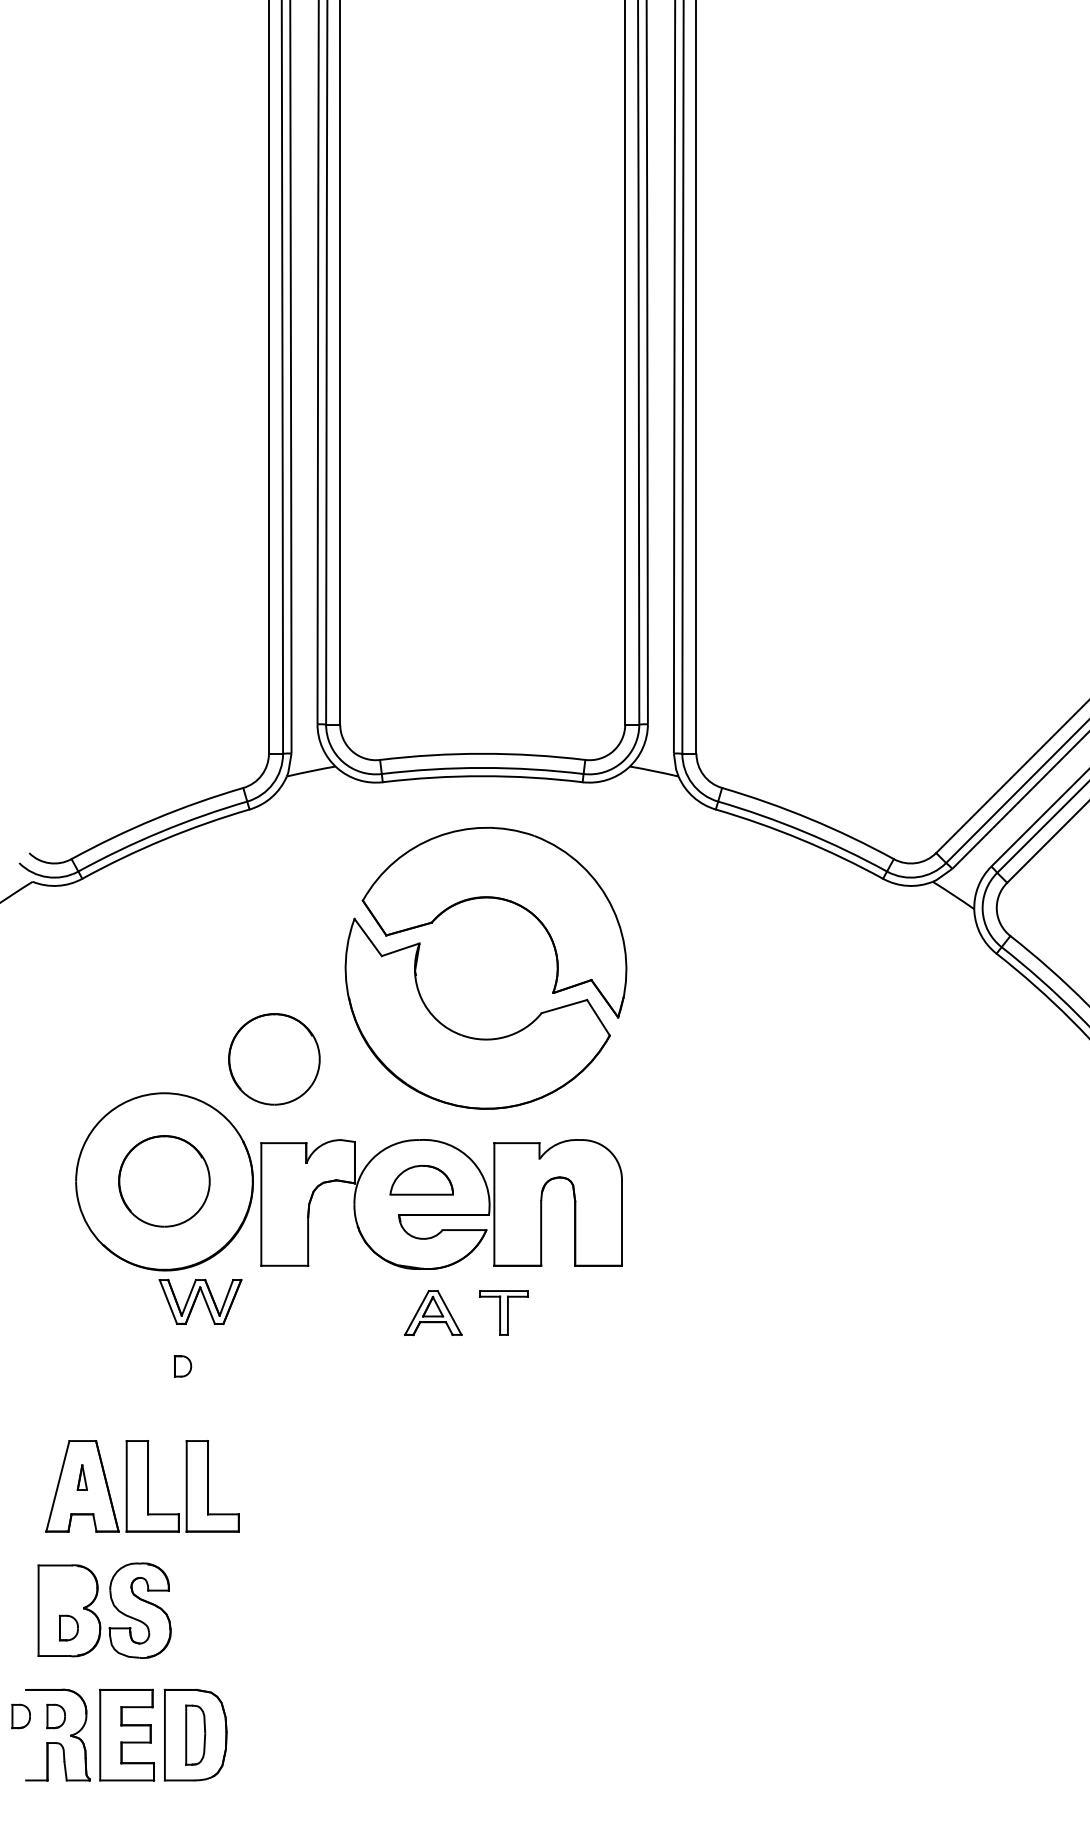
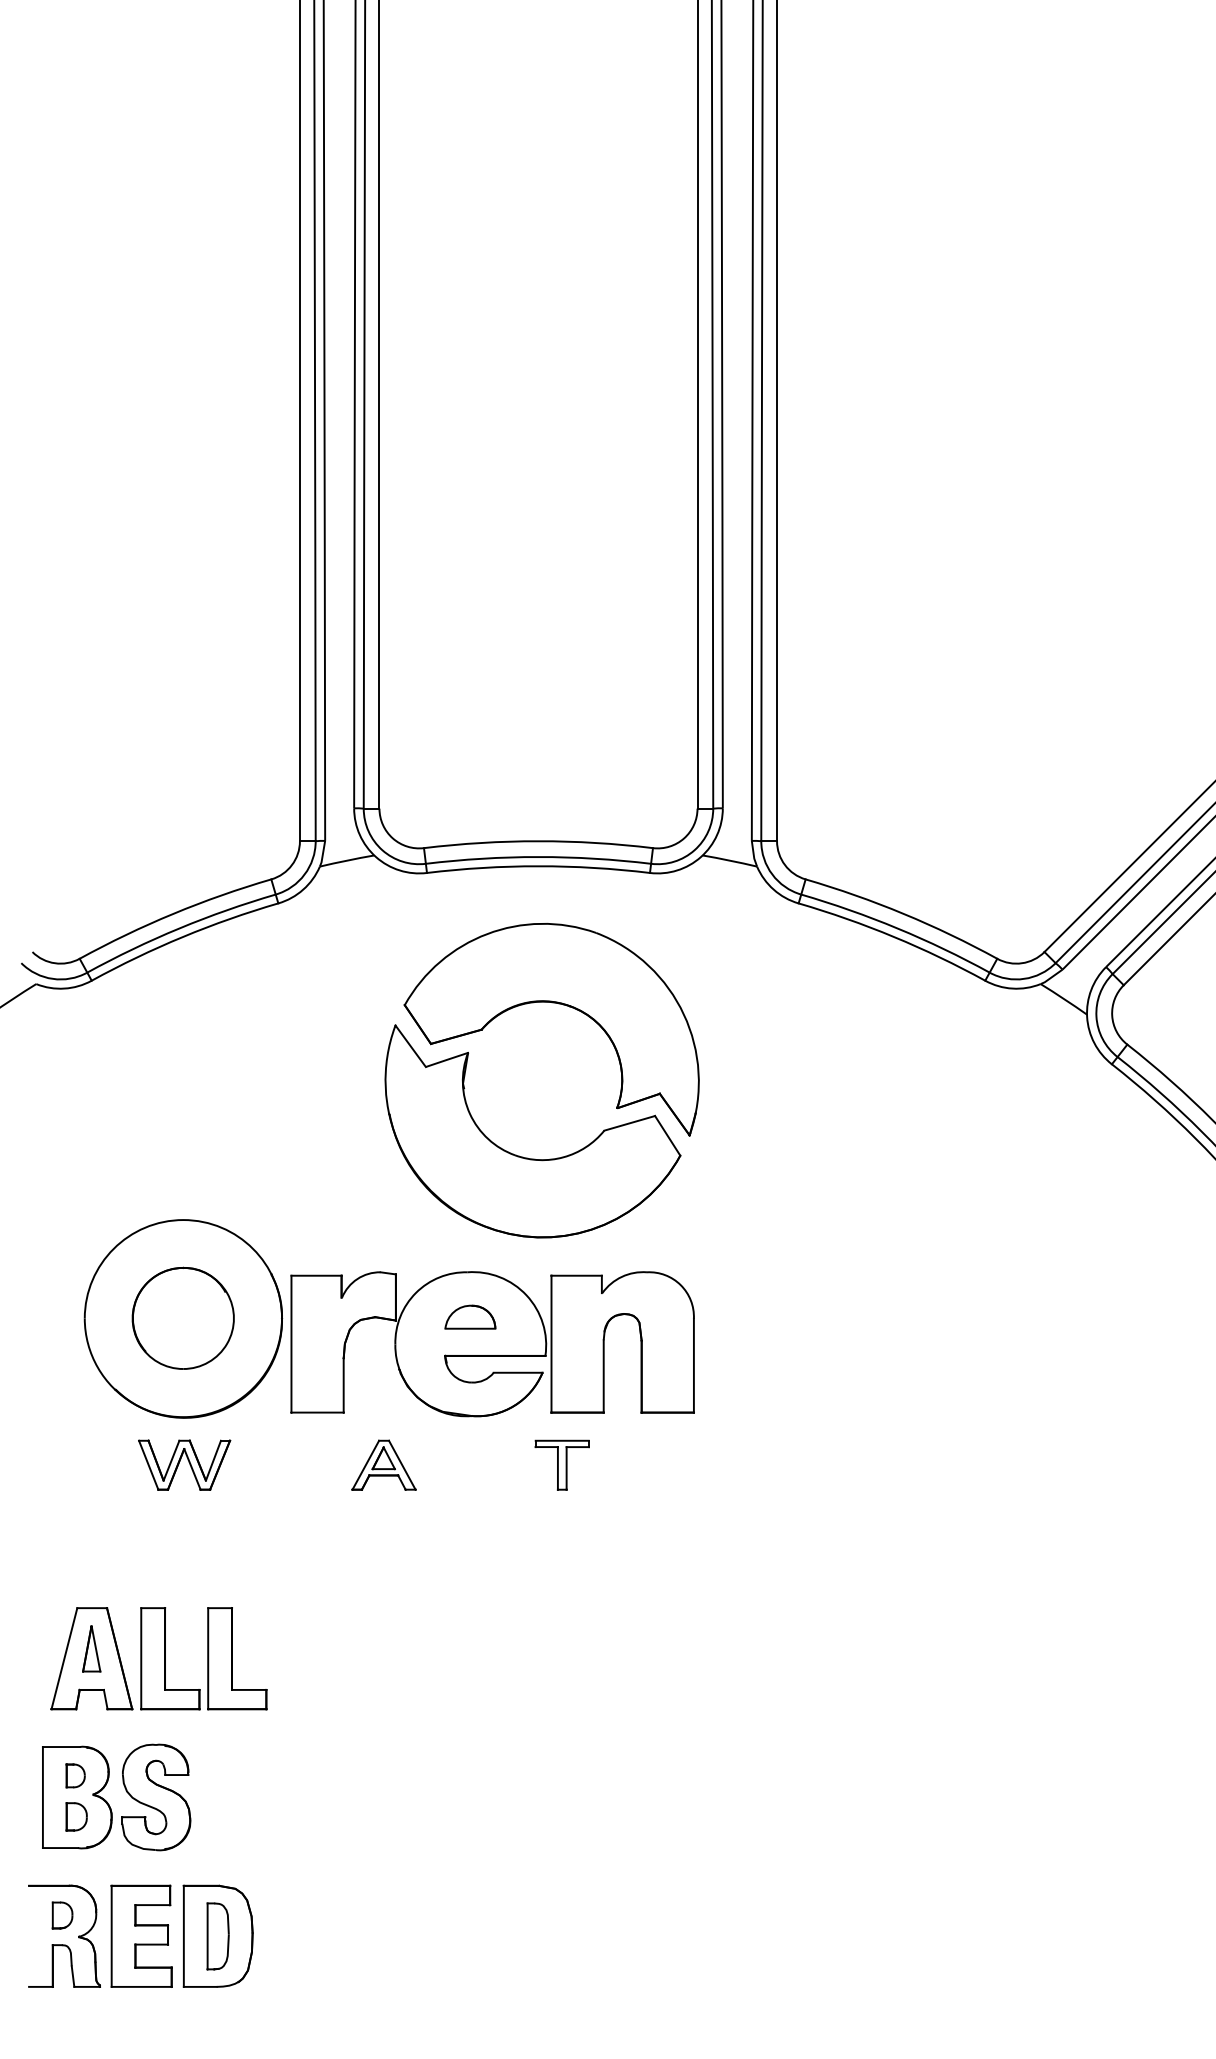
part: (274, 1059) -> (306, 1182), removed
part: (421, 1180) -> (470, 1317), size x0.71
part: (200, 1301) -> (184, 1464), moved
part: (433, 1313) -> (384, 1465), moved
part: (182, 1366) -> (75, 1776), moved
part: (82, 1477) -> (91, 1648), size x1.67
part: (20, 1716) -> (22, 1915), removed

